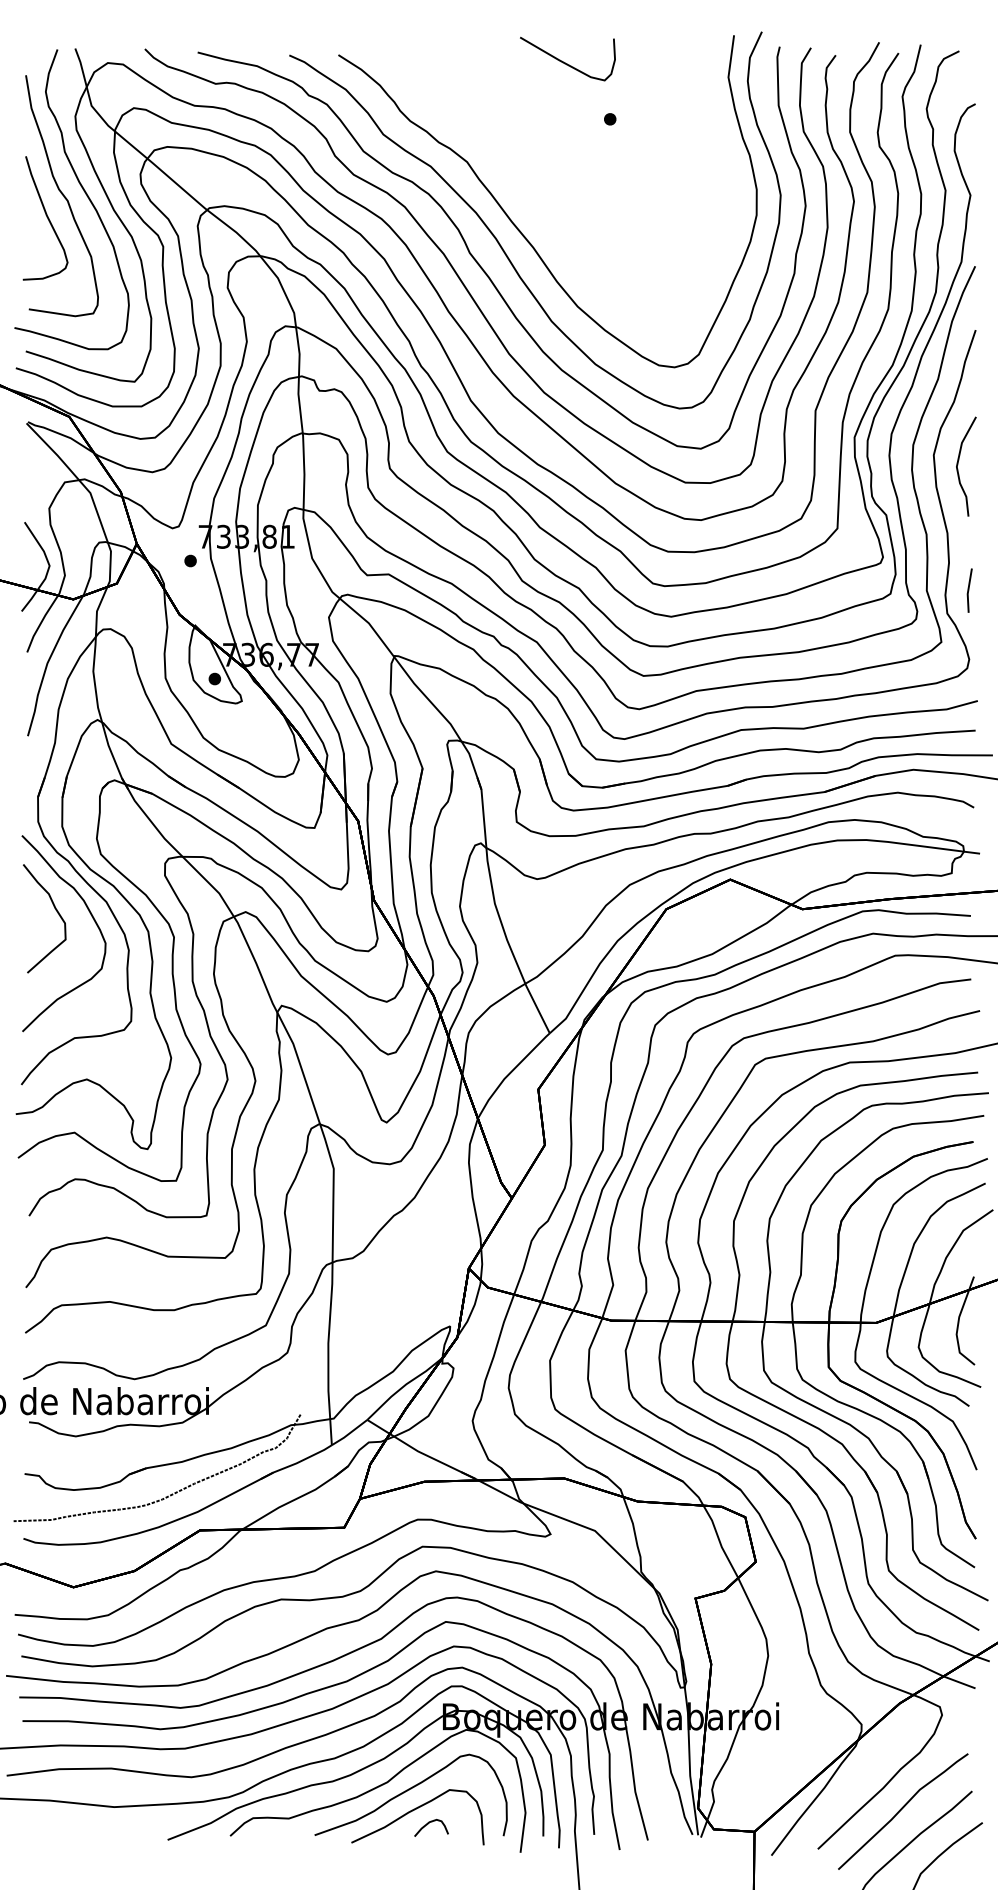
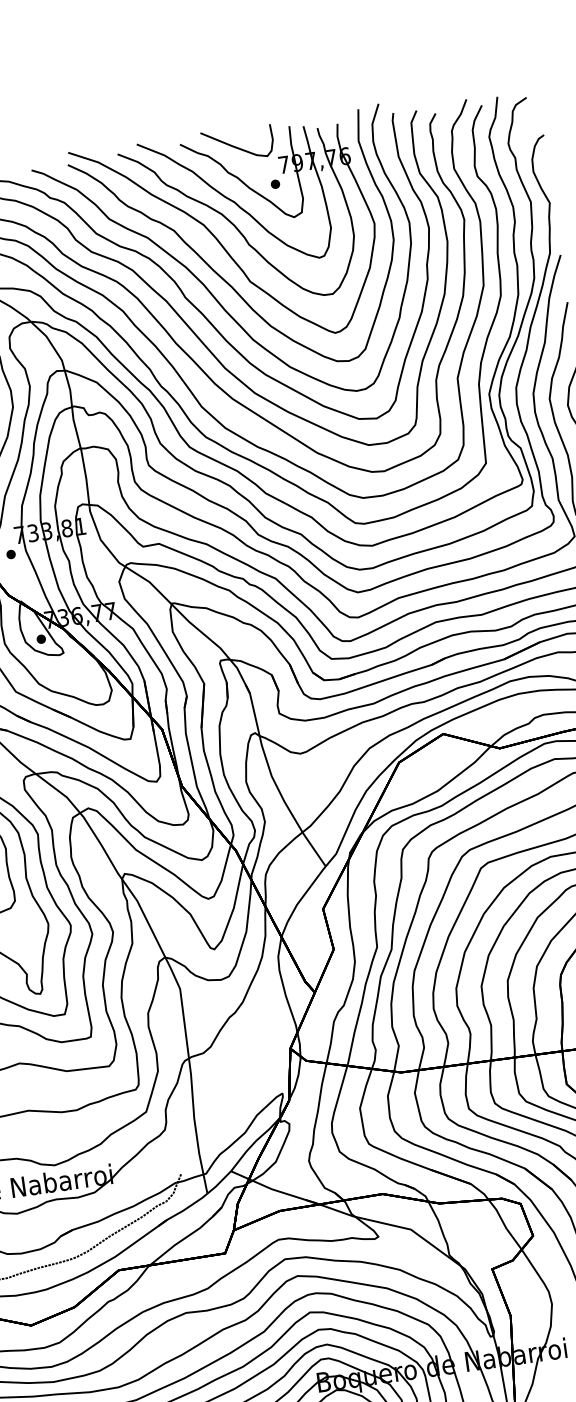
part: (528, 189) -> (222, 244), added

